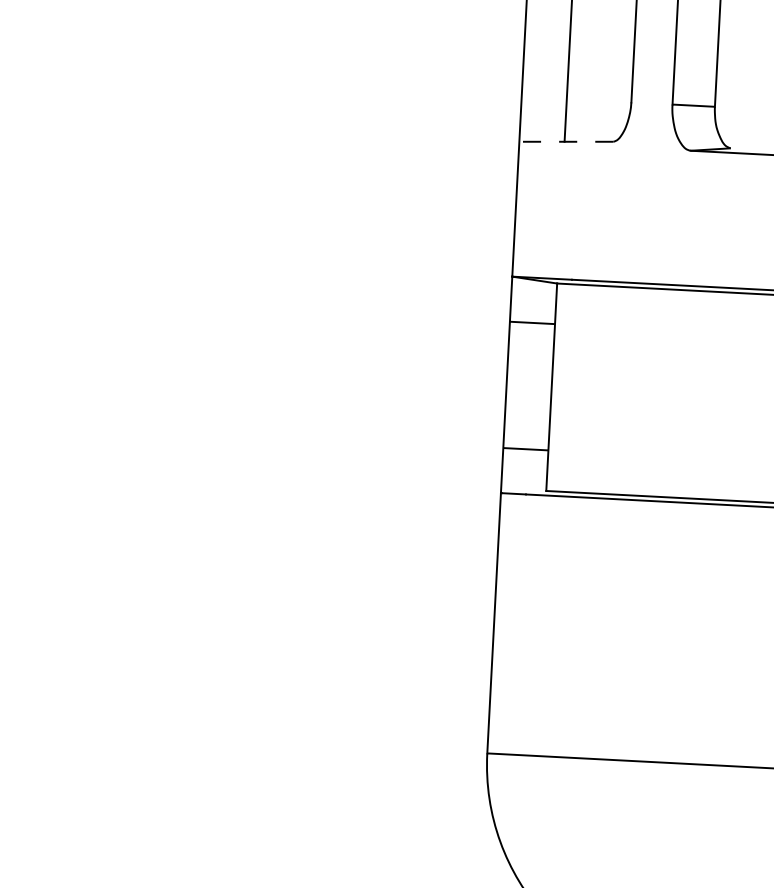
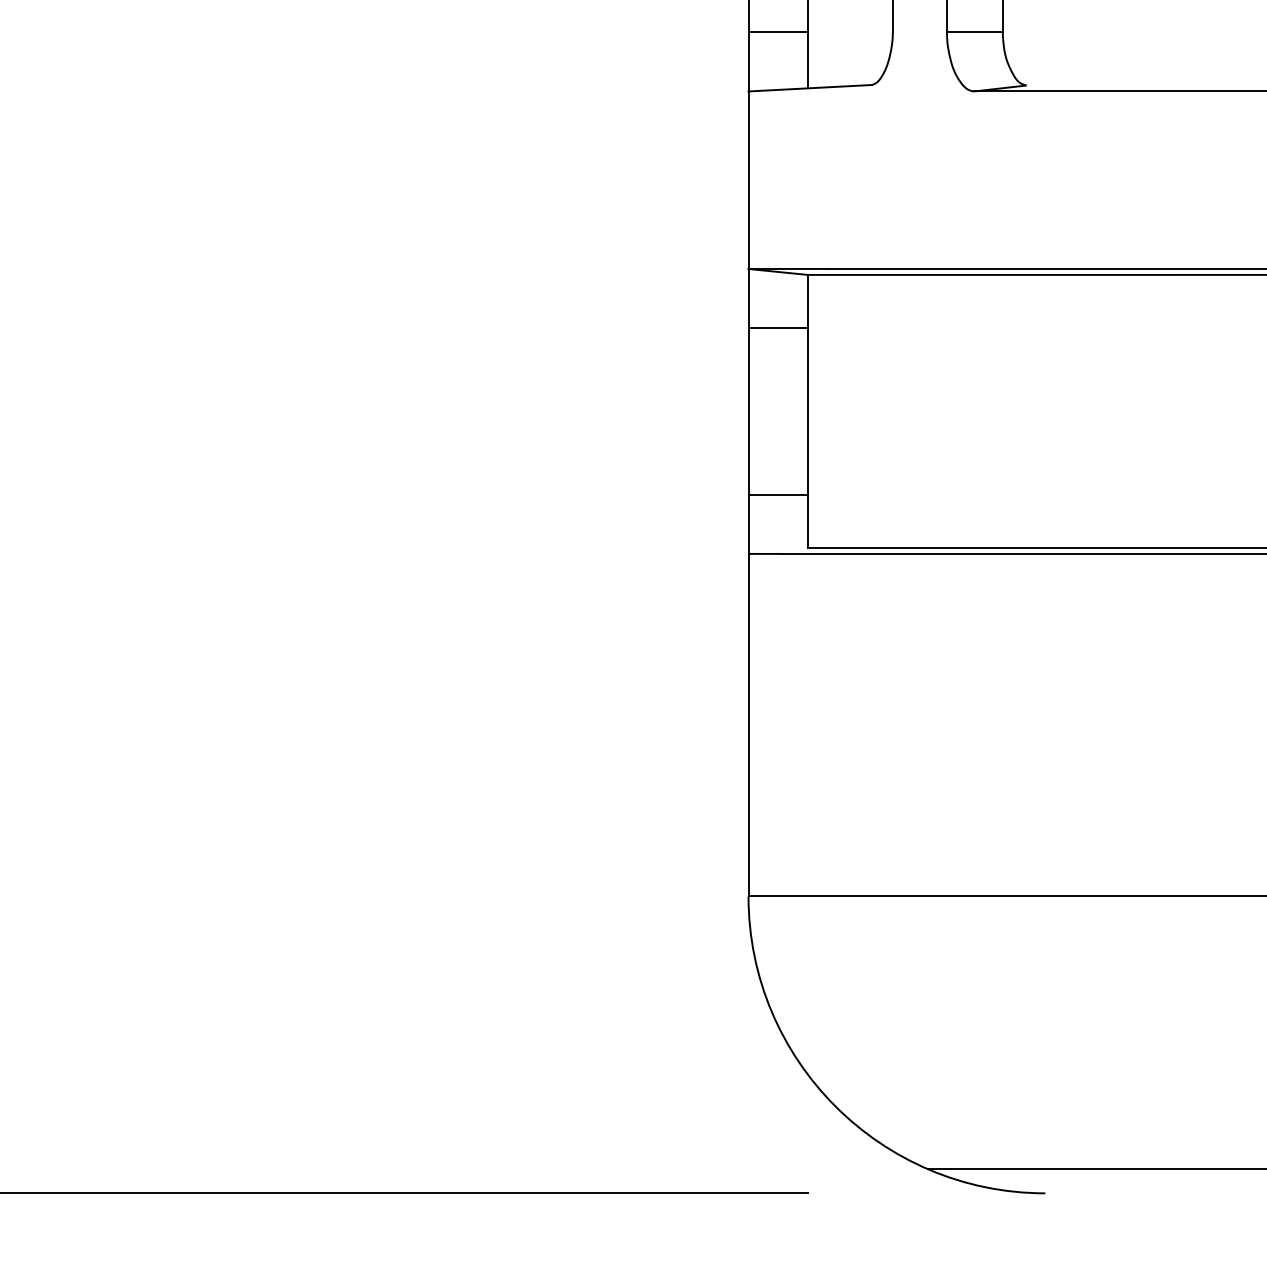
line: (543, 98) -> (777, 32), added
line: (566, 141) -> (810, 88), dashed -> solid

